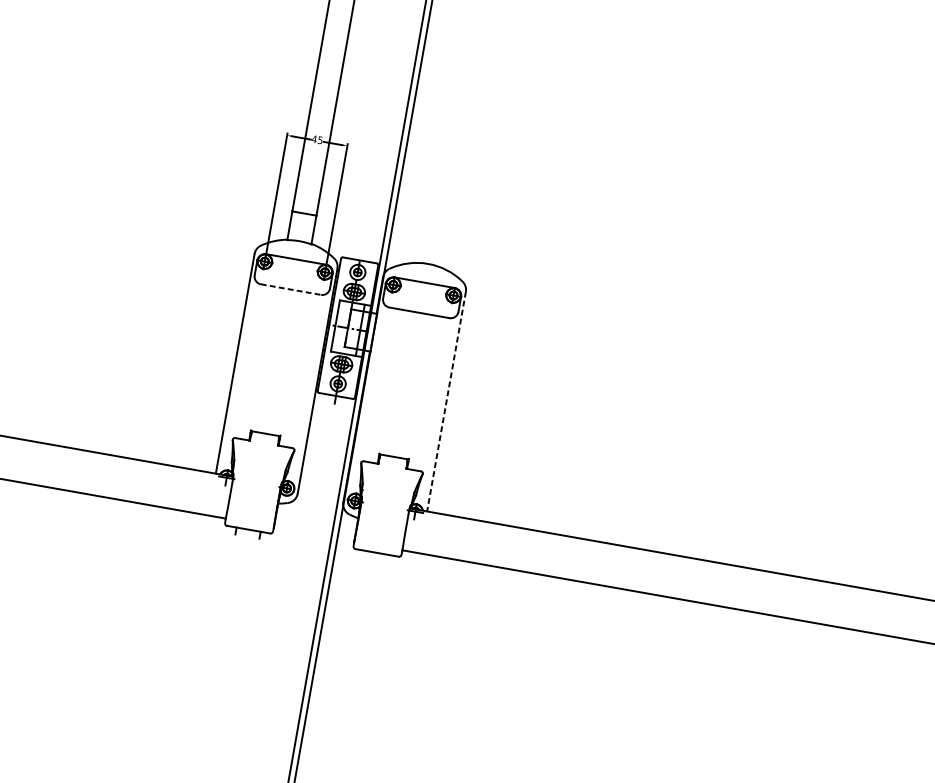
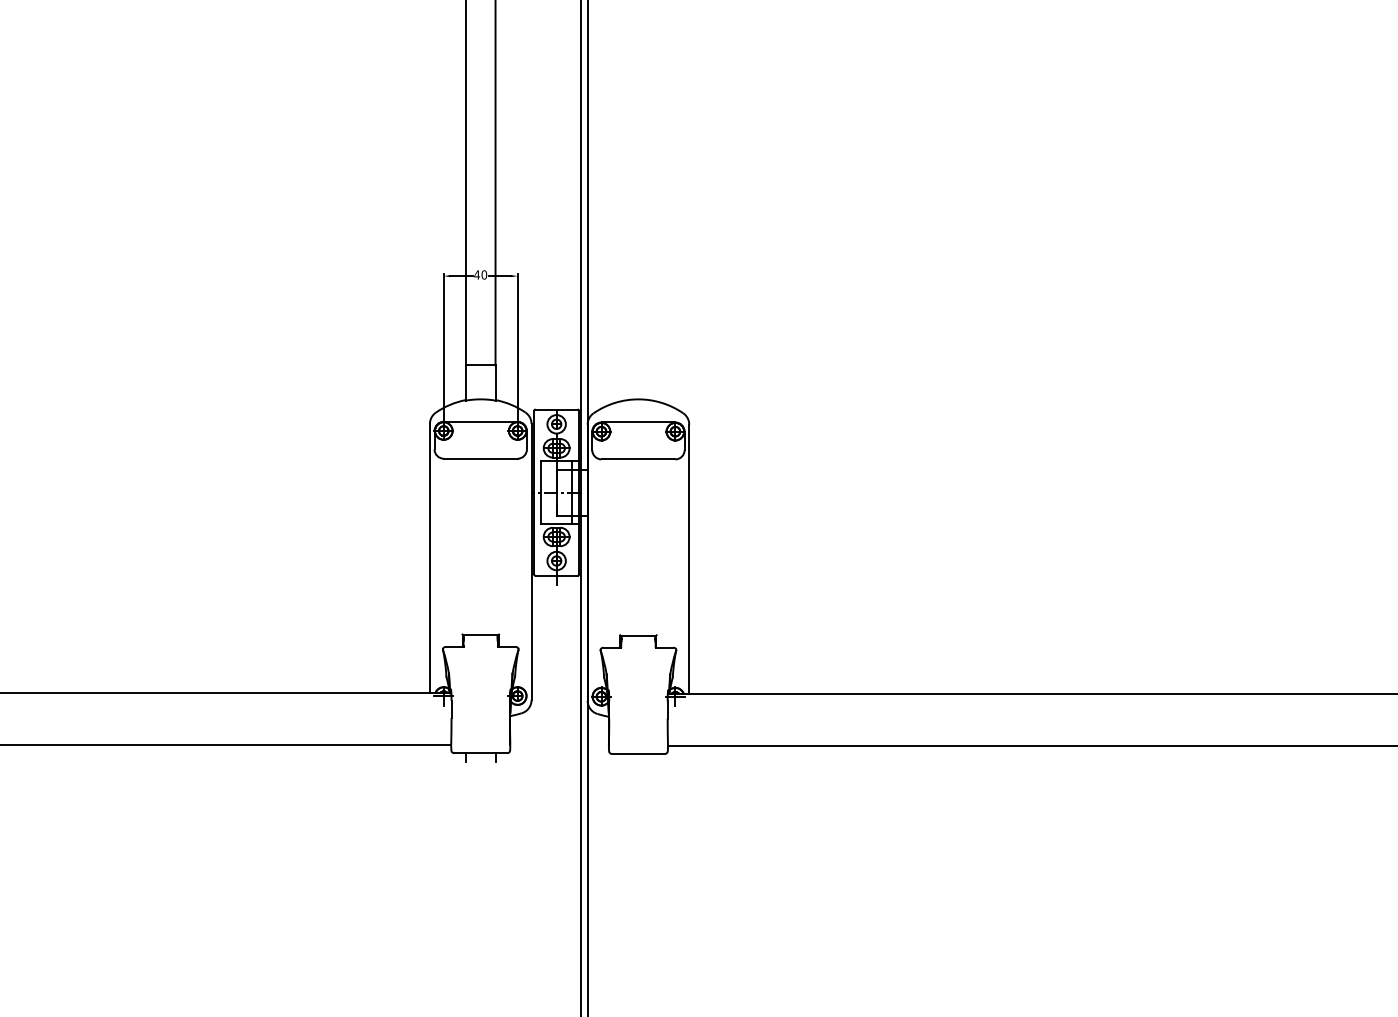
text: (320, 139) -> (484, 274), 45 -> 40
line: (290, 289) -> (480, 458), dashed -> solid
line: (446, 401) -> (689, 559), dashed -> solid

